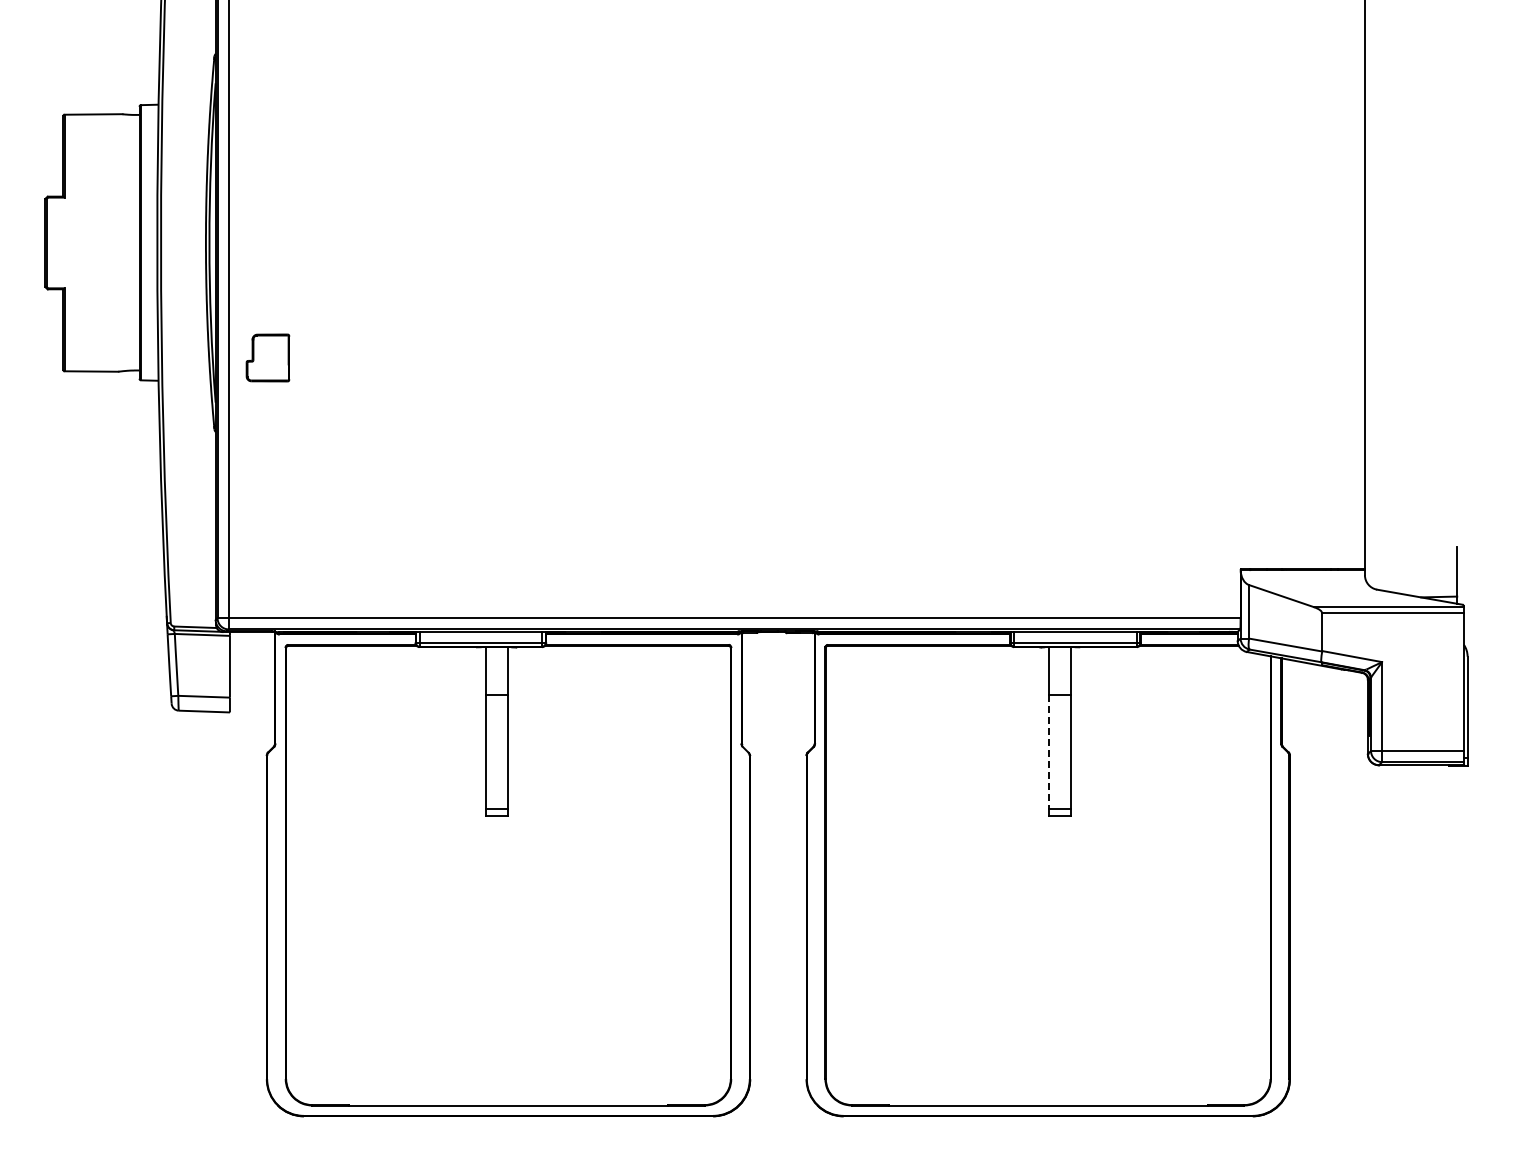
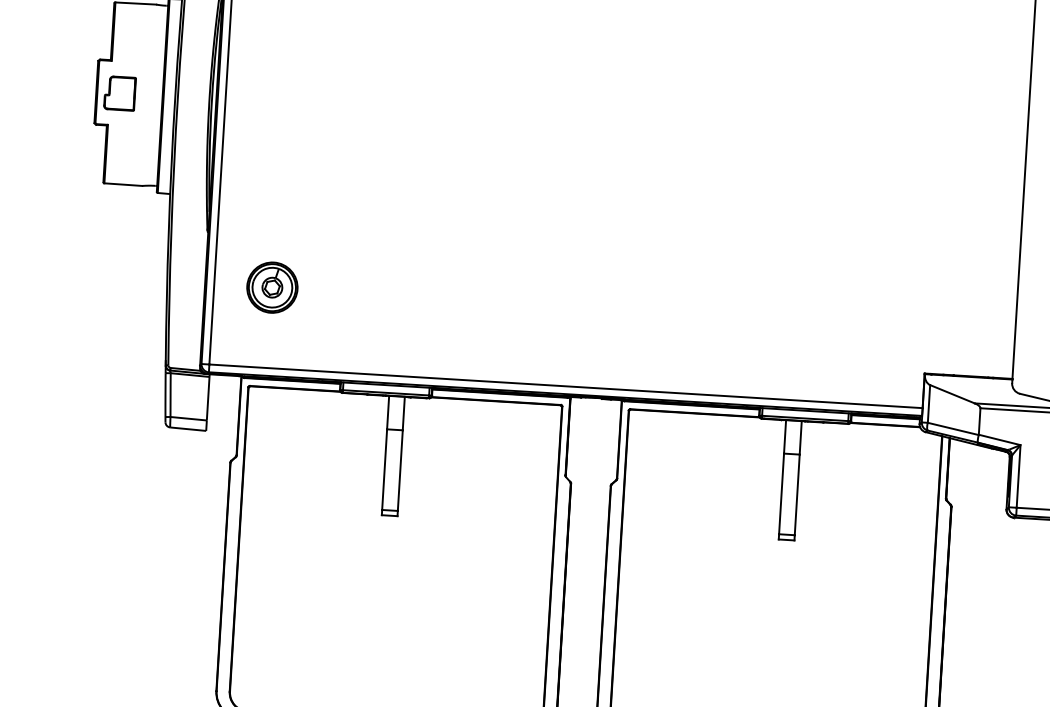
part: (267, 357) -> (119, 93), moved
part: (310, 503) -> (271, 287), added
line: (1048, 752) -> (781, 494), dashed -> solid

